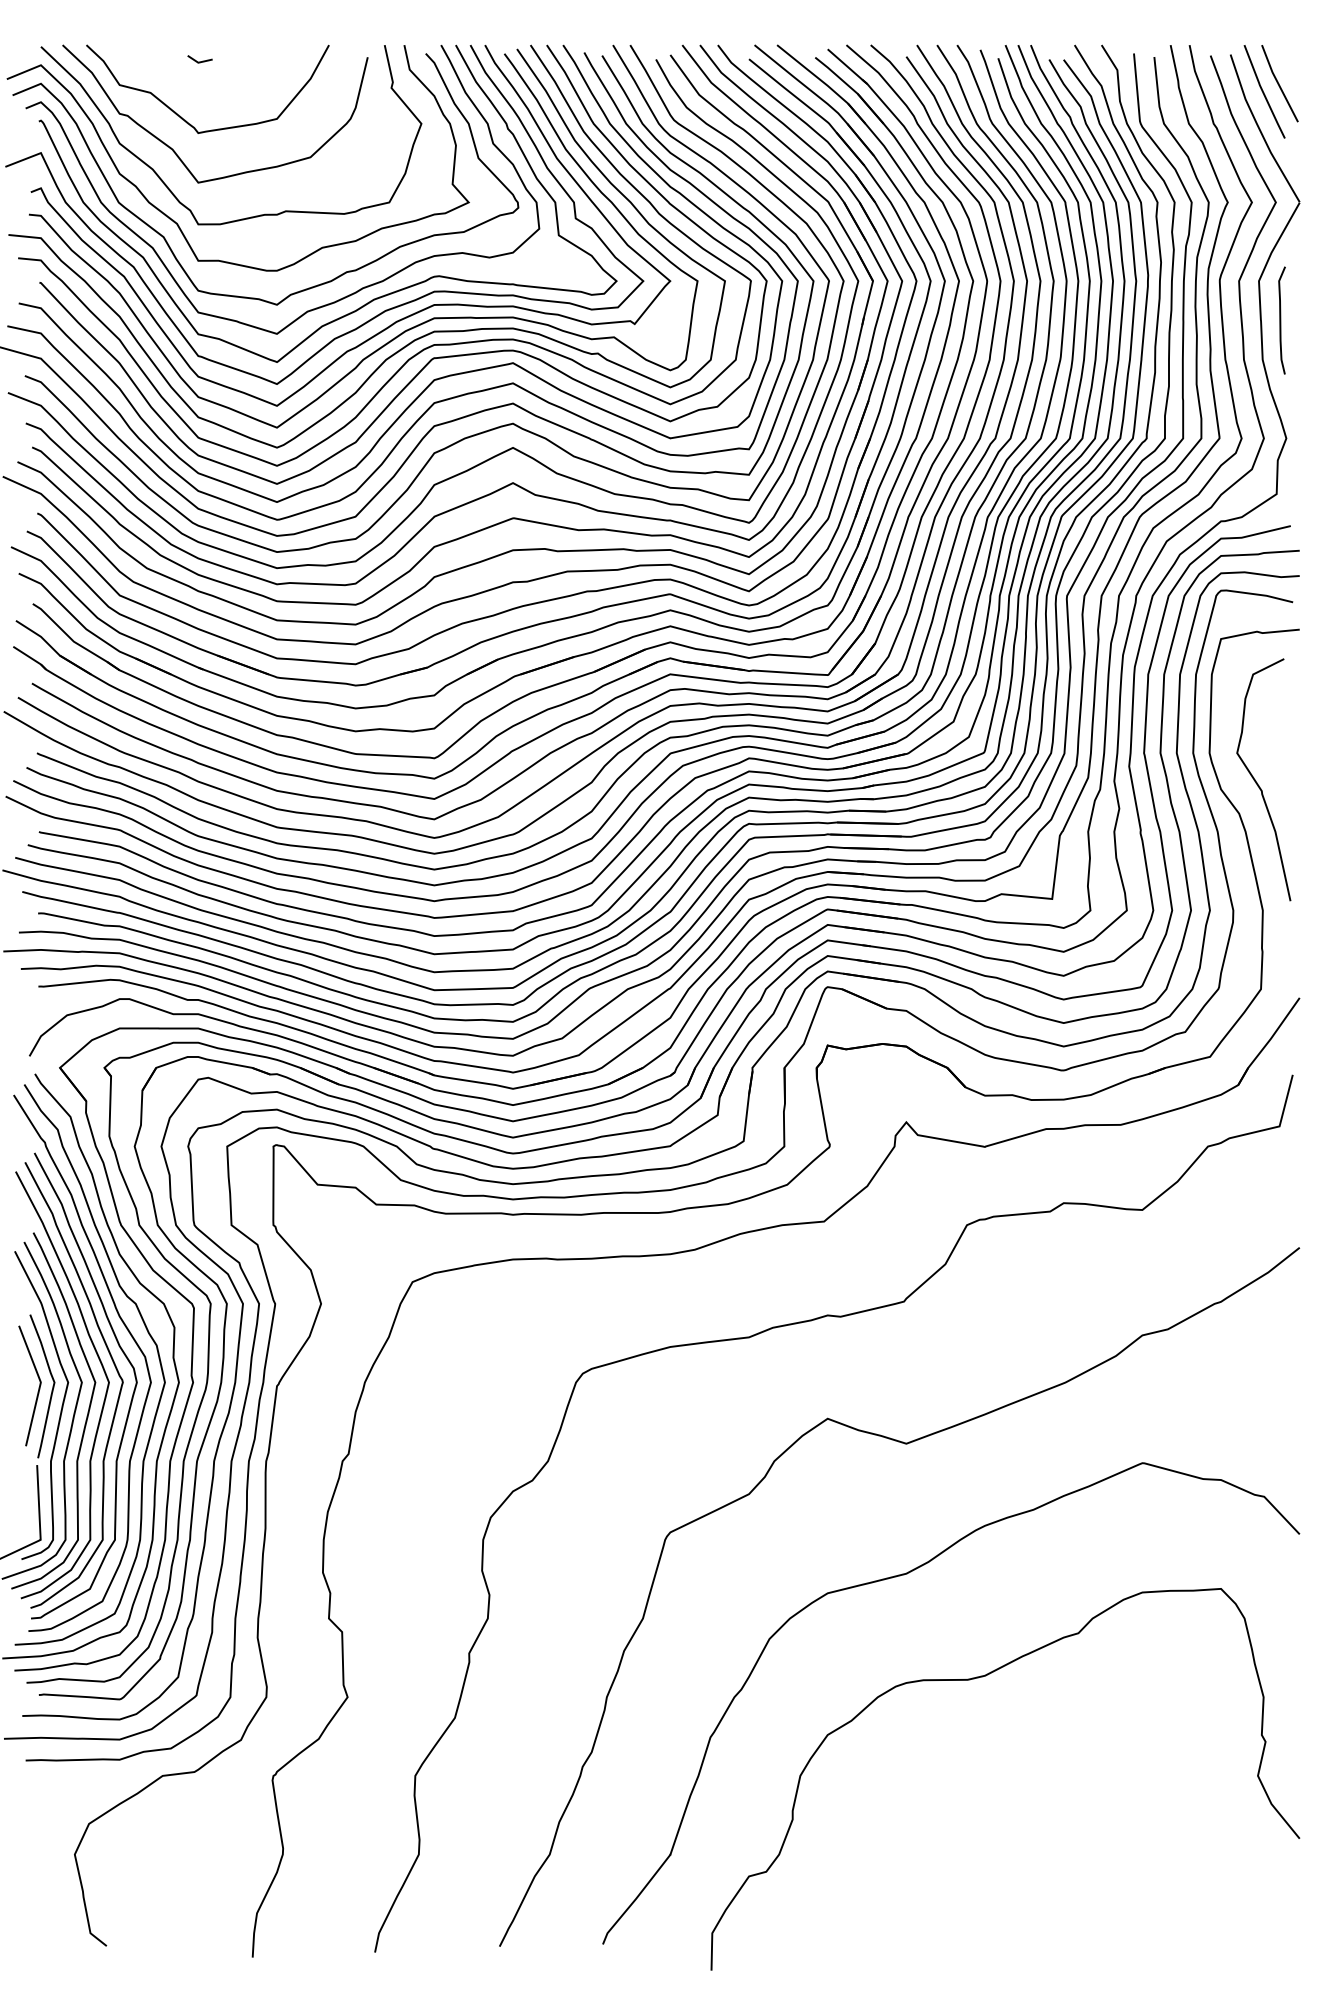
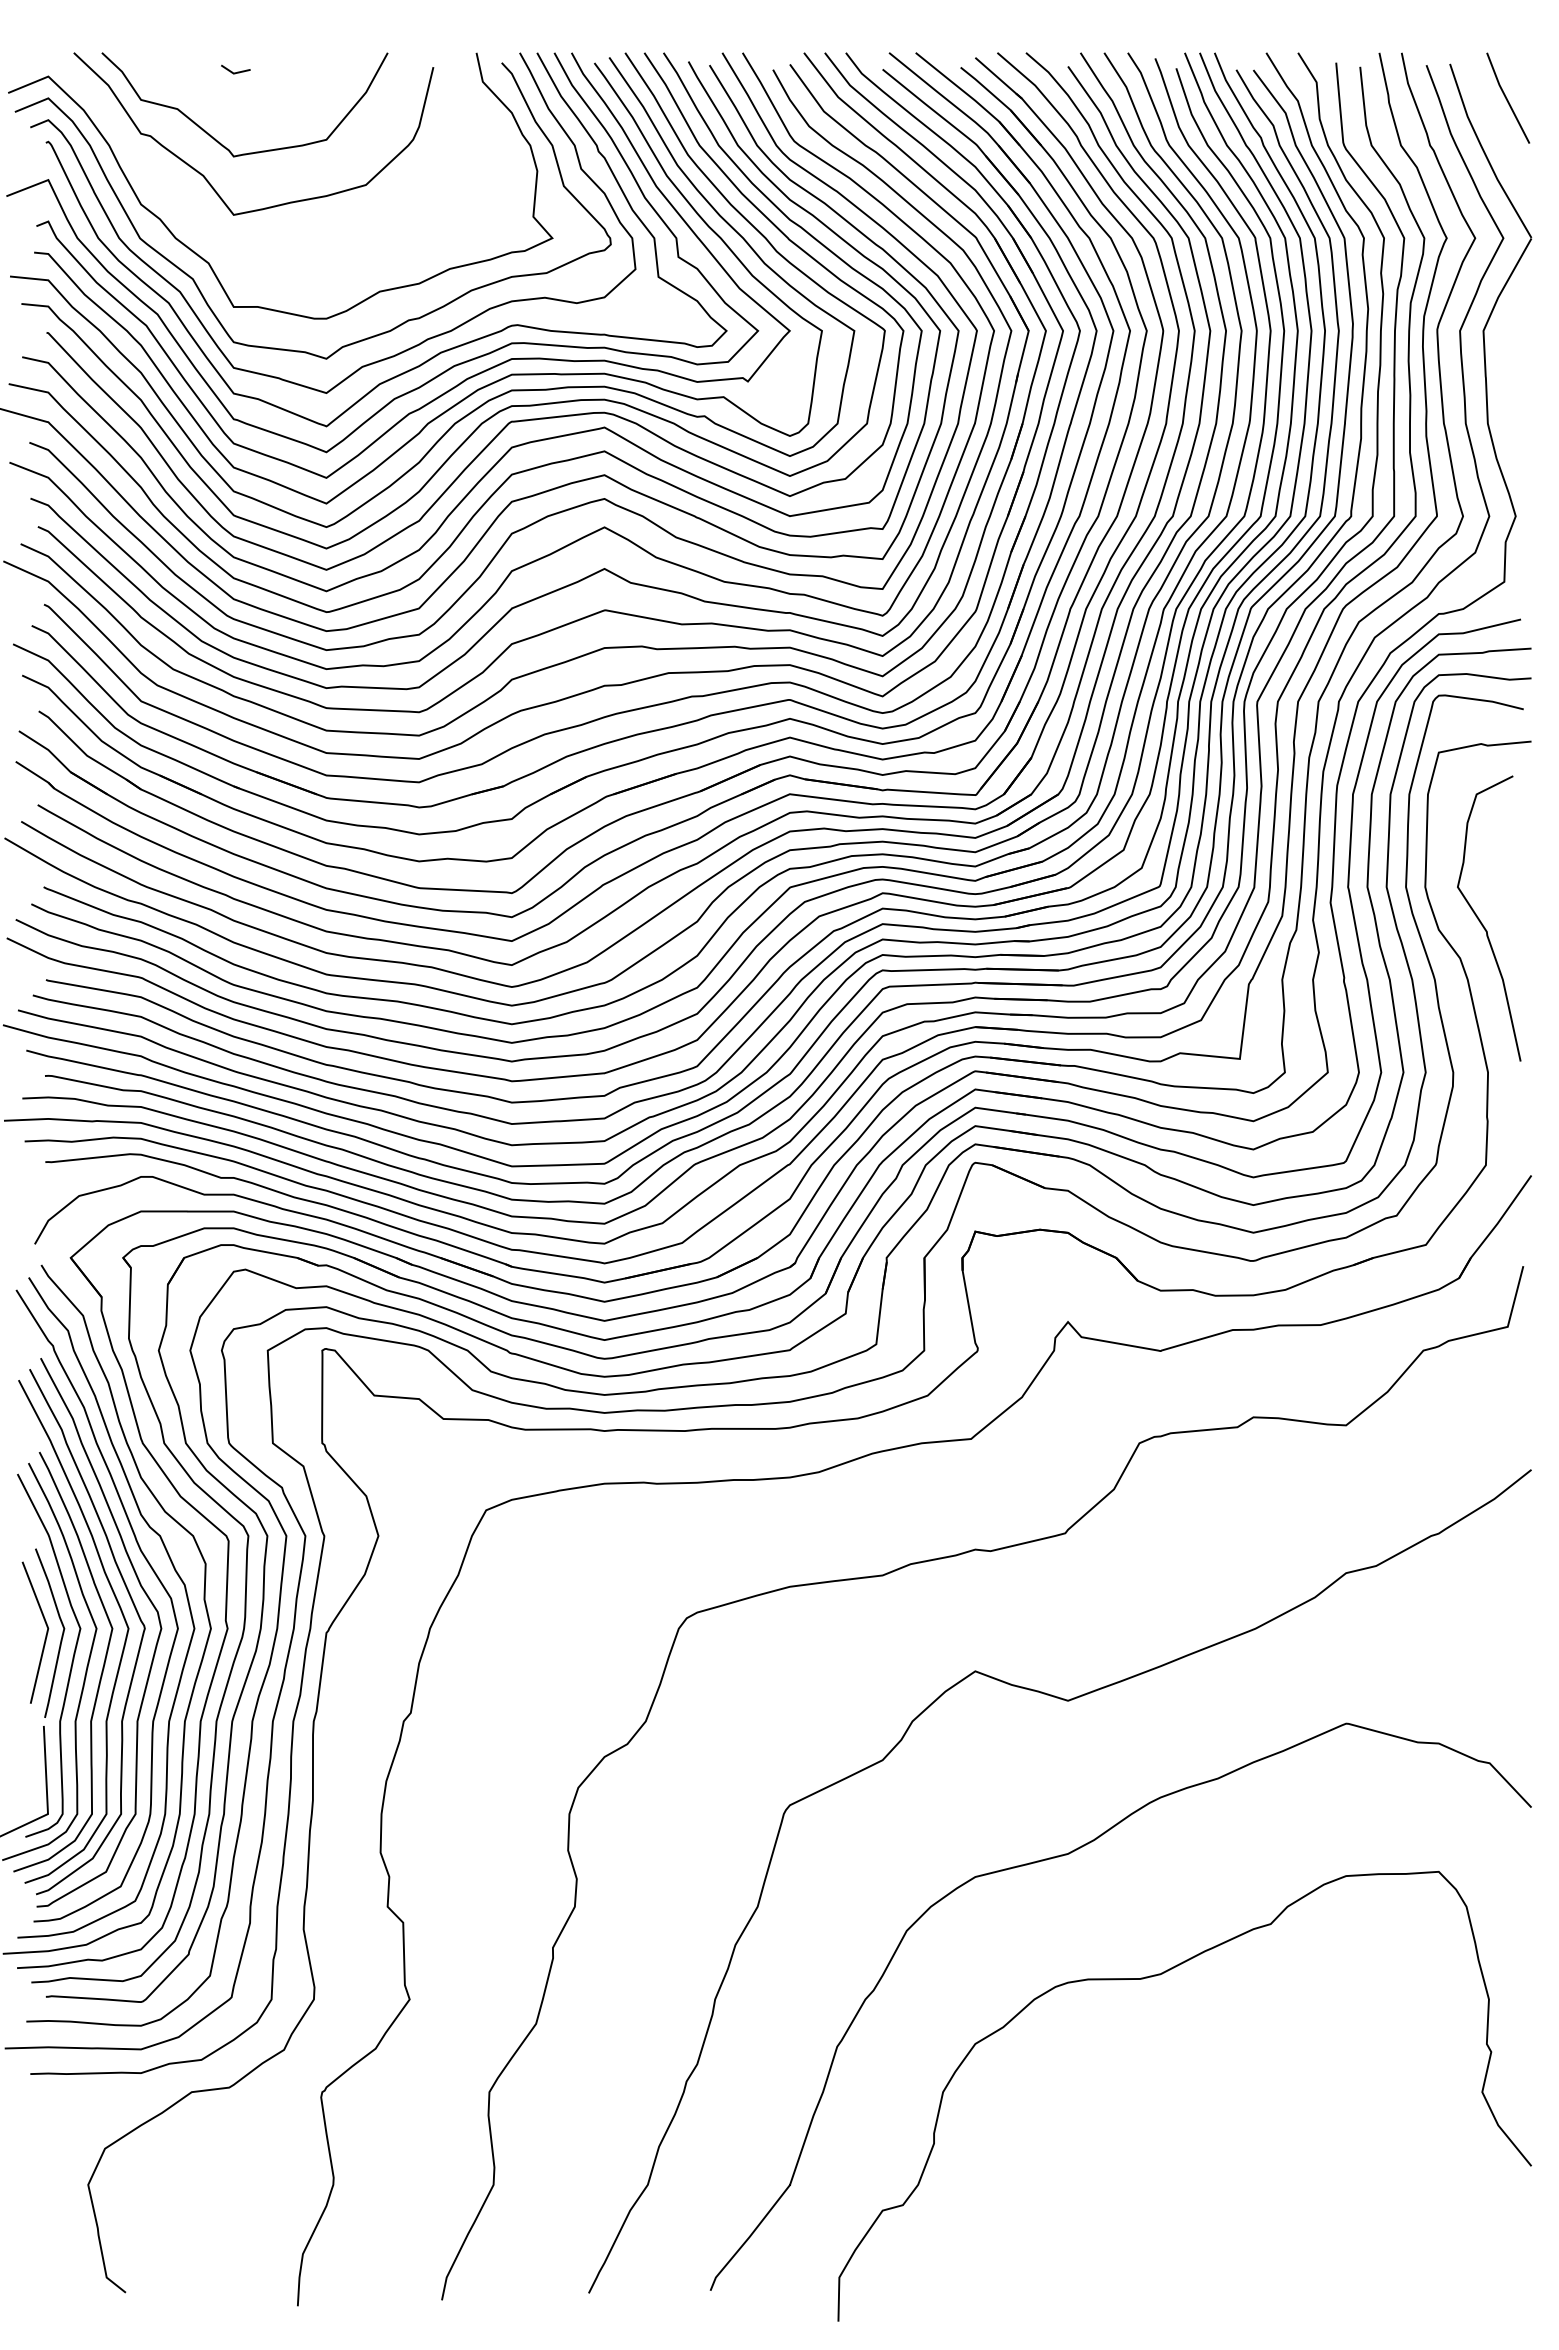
line: (1263, 91) -> (1488, 107), removed
curve: (166, 184) -> (196, 217), removed
curve: (1281, 319) -> (1509, 376), removed

